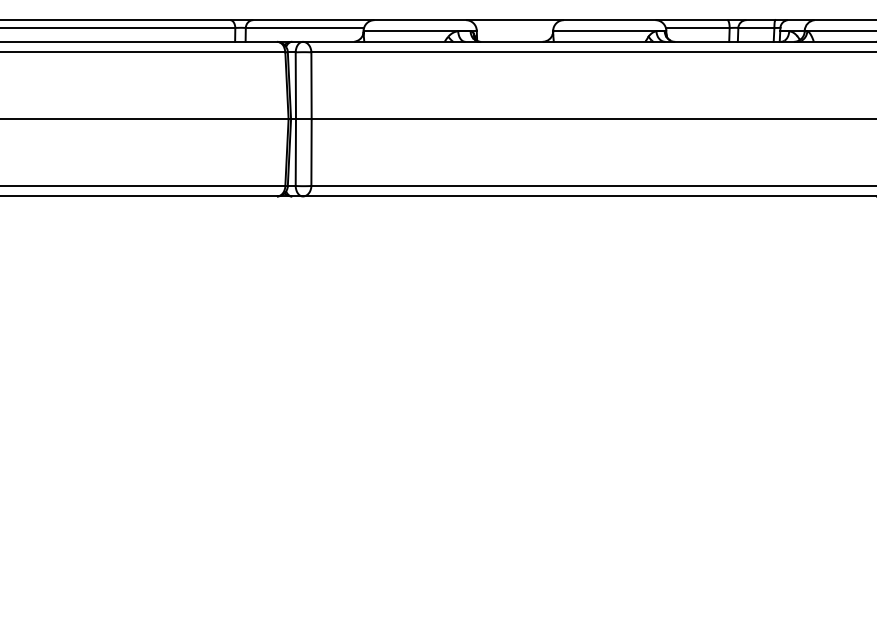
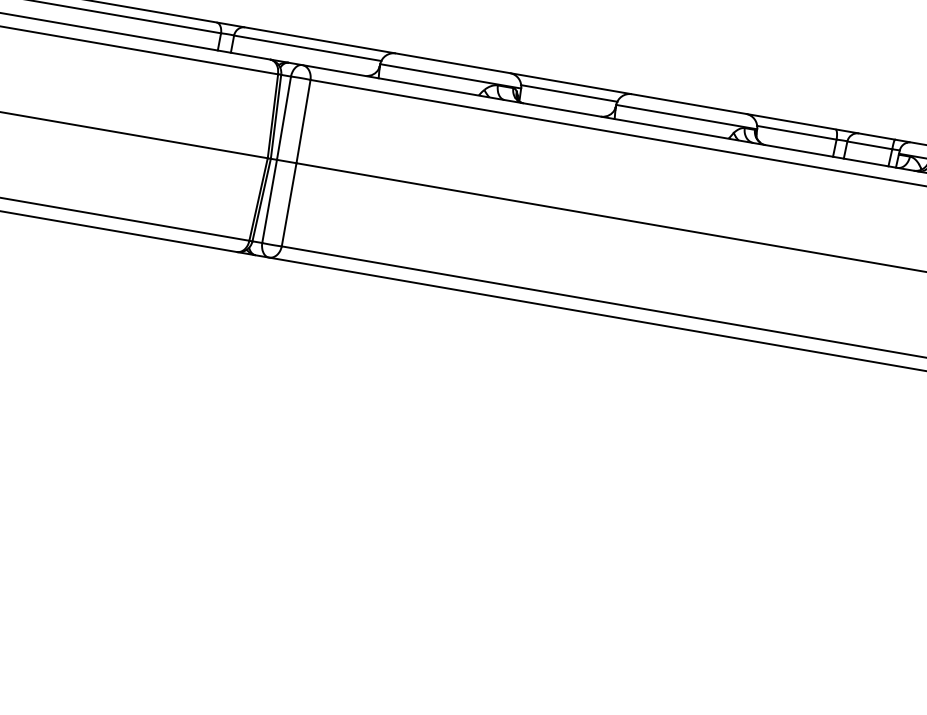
line: (514, 28) -> (568, 93), added

